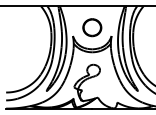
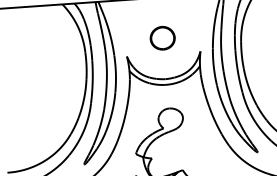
part: (92, 27) -> (162, 37), size x0.7

